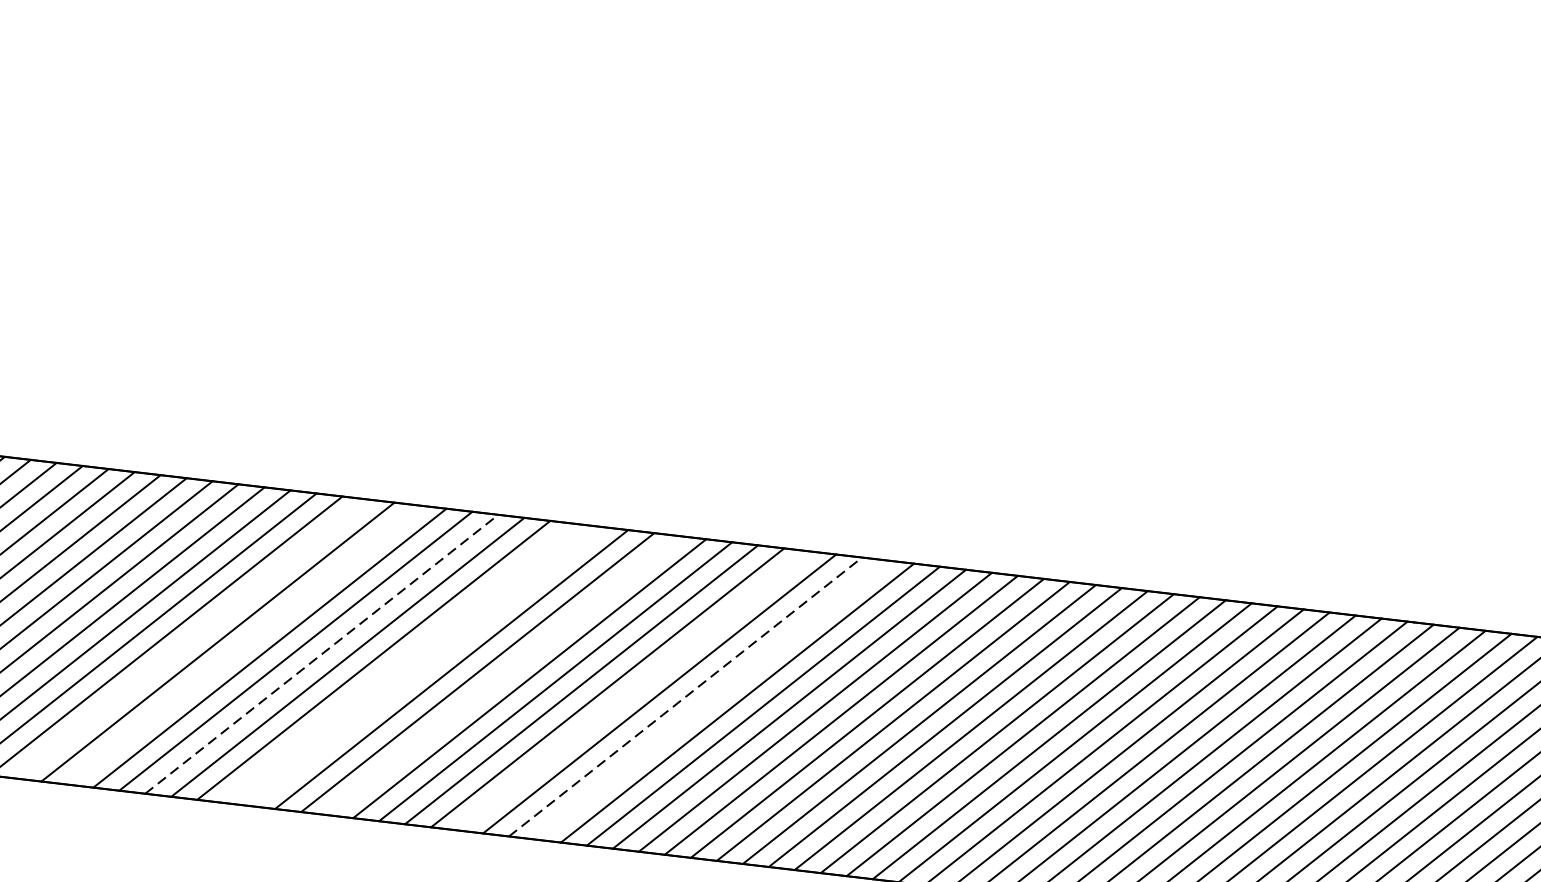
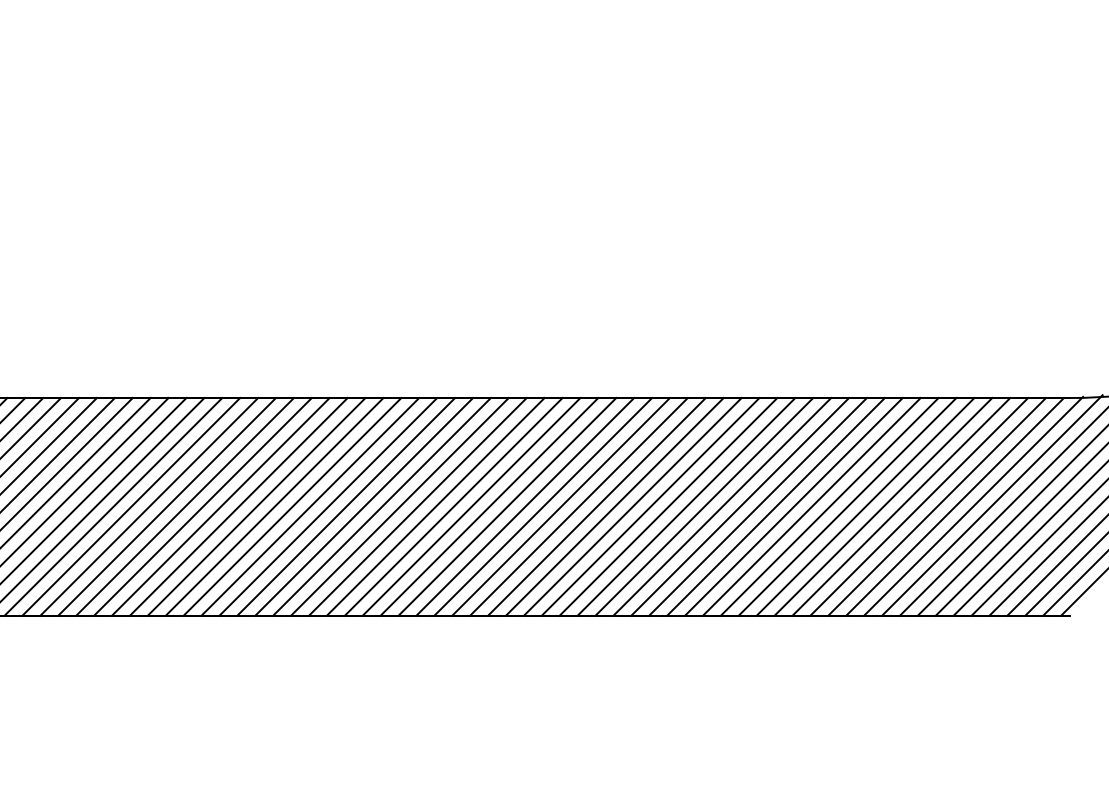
line: (192, 638) -> (131, 506), added
line: (244, 644) -> (167, 506), added
line: (322, 653) -> (221, 506), dashed -> solid
line: (399, 662) -> (274, 506), added
line: (425, 665) -> (292, 506), added
line: (504, 675) -> (346, 506), added
line: (633, 690) -> (435, 506), added
line: (685, 696) -> (471, 506), dashed -> solid
line: (711, 699) -> (489, 506), added

